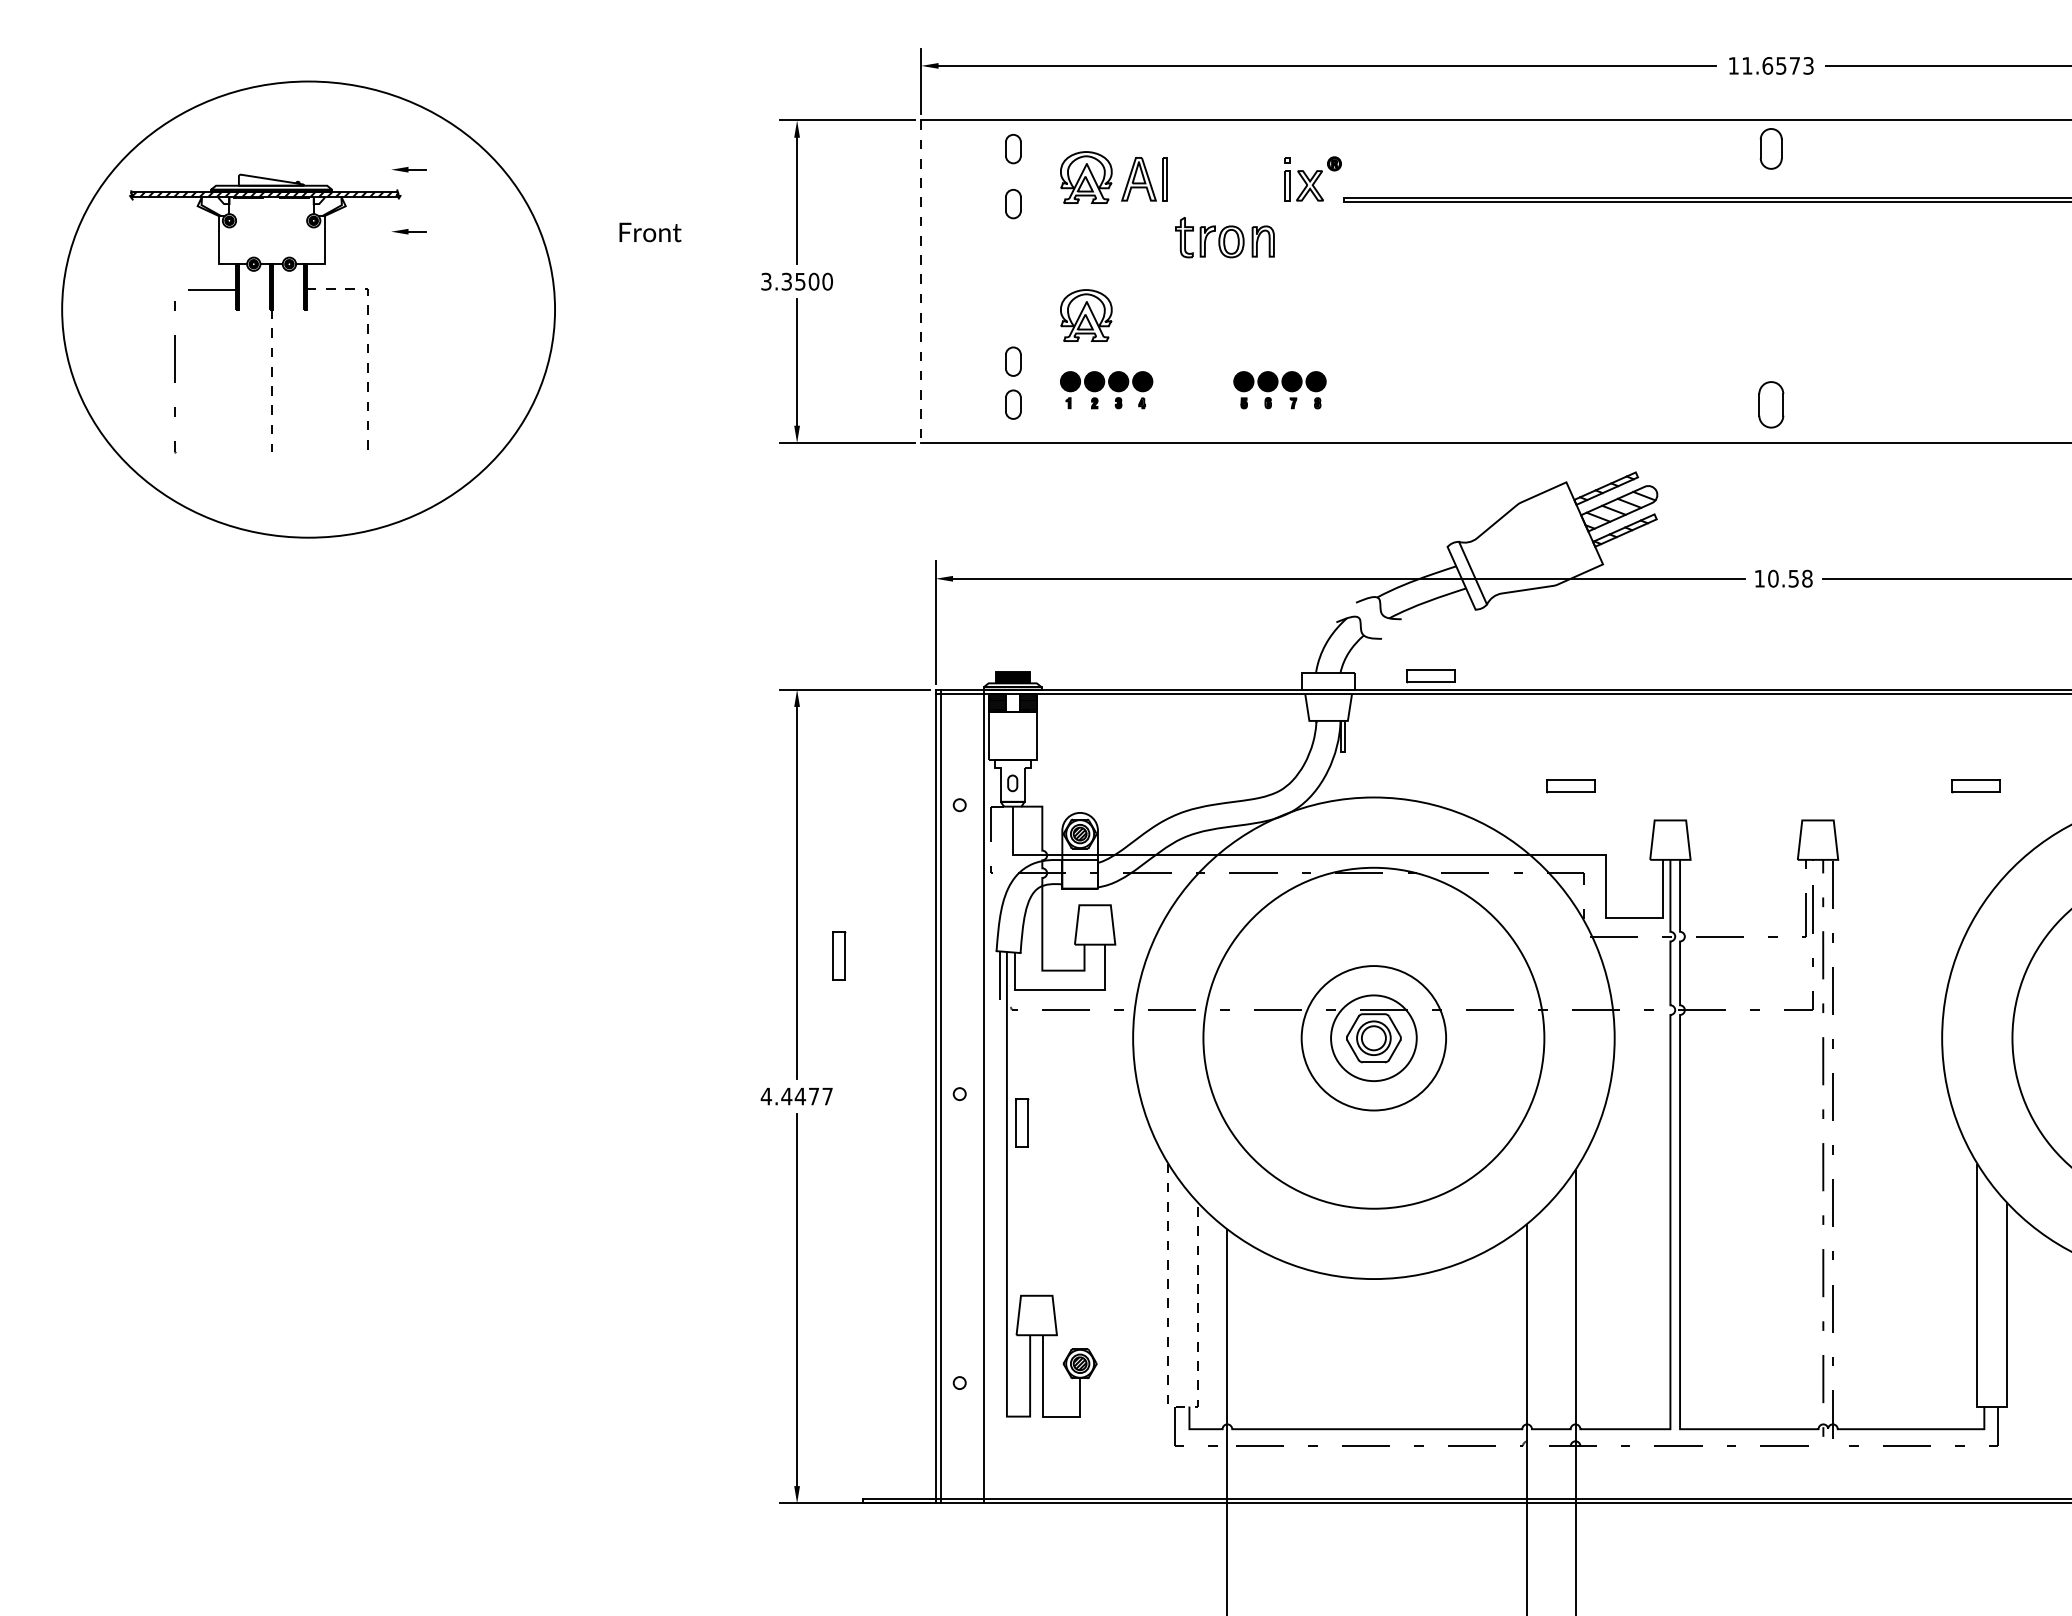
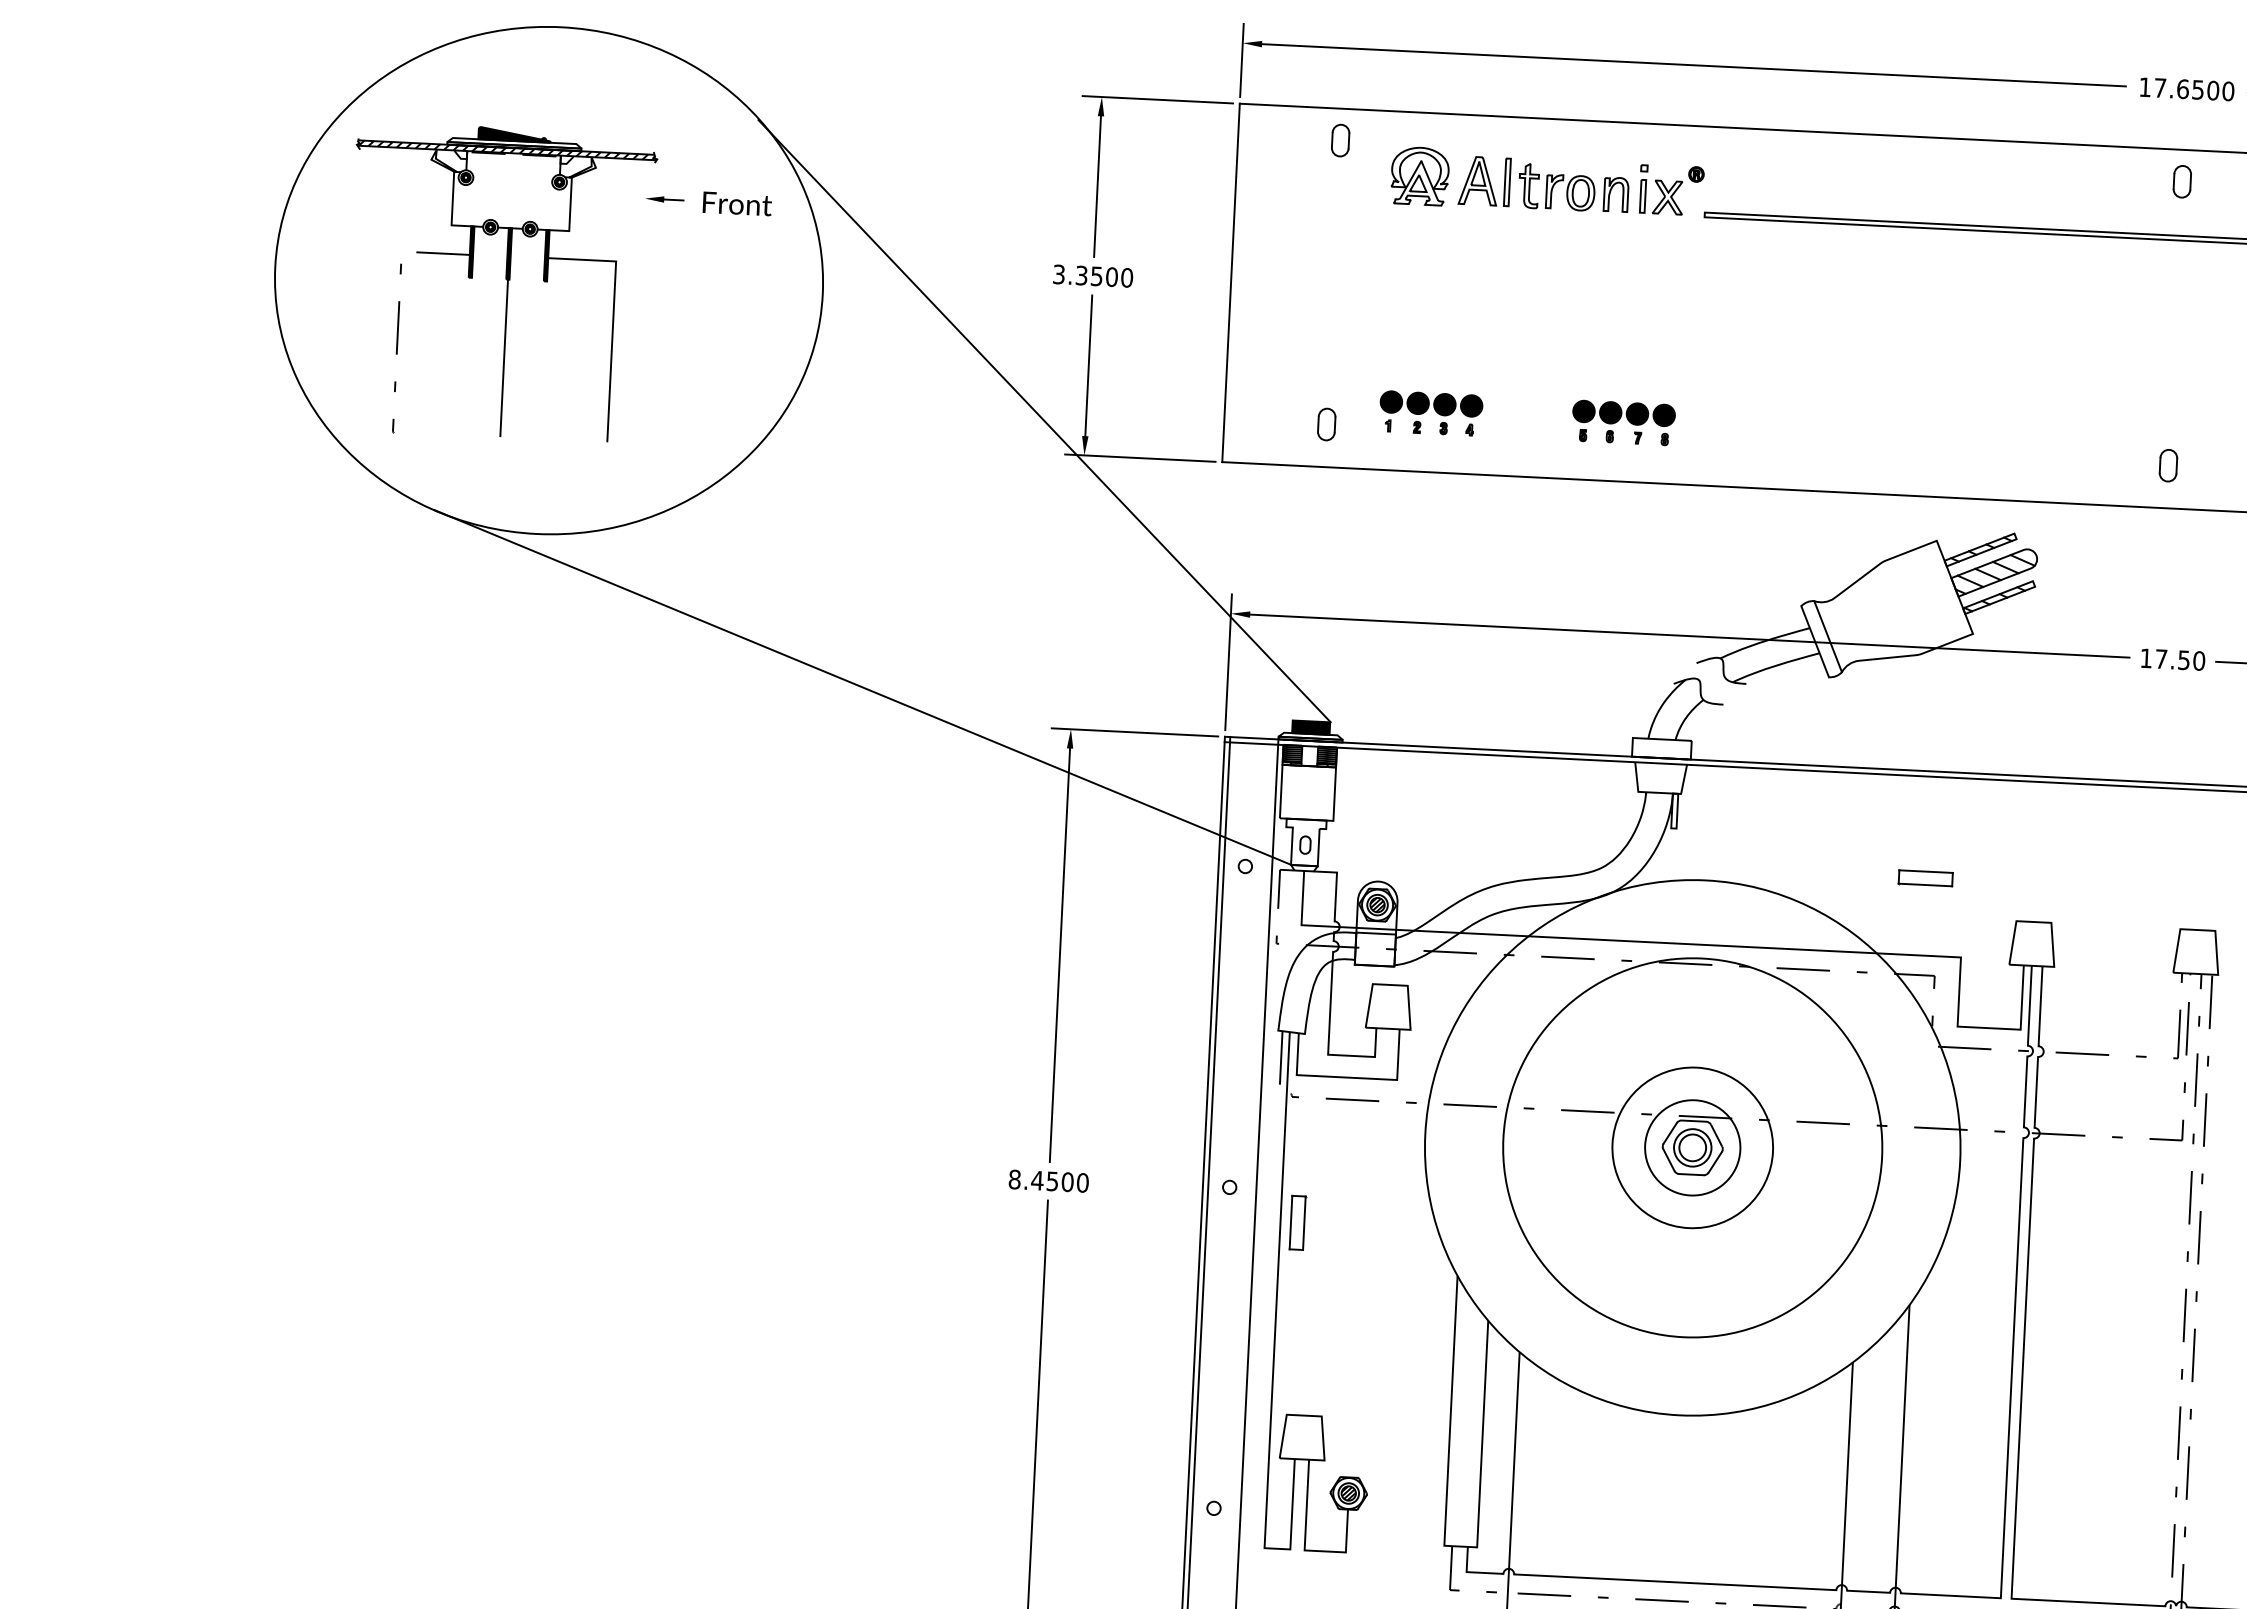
text: (1777, 65) -> (2193, 89), 11.6573 -> 17.6500
part: (1770, 149) -> (2181, 182), size x0.71
part: (409, 169) -> (668, 130), removed
fill: (271, 179) -> (514, 134), added
part: (1013, 204) -> (1337, 202), removed
text: (650, 232) -> (737, 203), moved
part: (1224, 237) -> (1573, 188), moved
line: (921, 282) -> (1231, 283), dashed -> solid
part: (1086, 315) -> (1412, 329), removed
line: (368, 339) -> (613, 317), dashed -> solid
part: (1013, 361) -> (1329, 376), removed
line: (271, 380) -> (503, 357), dashed -> solid
part: (1770, 404) -> (2167, 465), size x0.62
line: (759, 413) -> (1044, 420), added
text: (1790, 578) -> (2180, 659), 10.58 -> 17.50
line: (607, 660) -> (861, 686), added
part: (1430, 676) -> (1775, 749), removed
part: (839, 955) -> (1103, 1026), removed
text: (796, 1096) -> (1048, 1181), 4.4477 -> 8.4500
line: (1168, 1403) -> (1444, 1542), dashed -> solid

